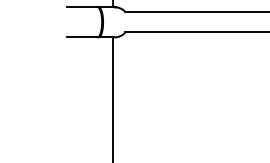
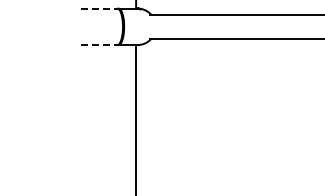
line: (82, 7) -> (99, 8), solid -> dashed
line: (82, 37) -> (99, 45), solid -> dashed

